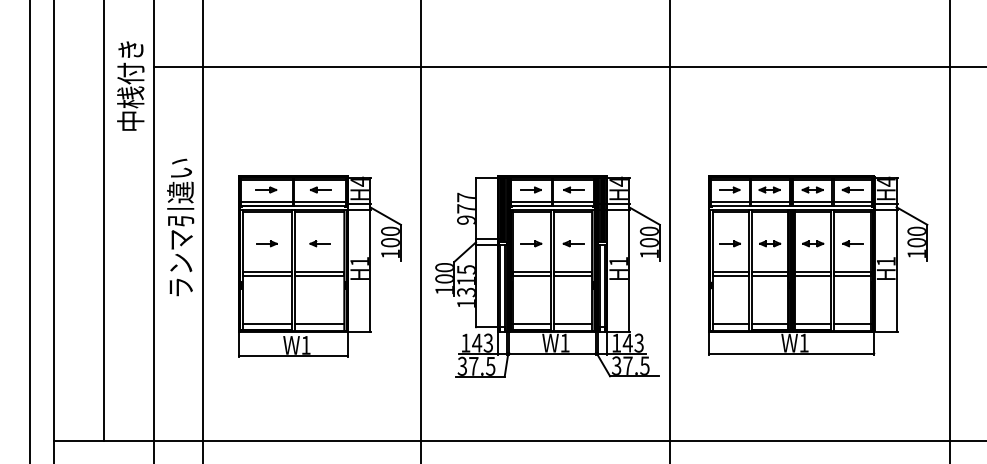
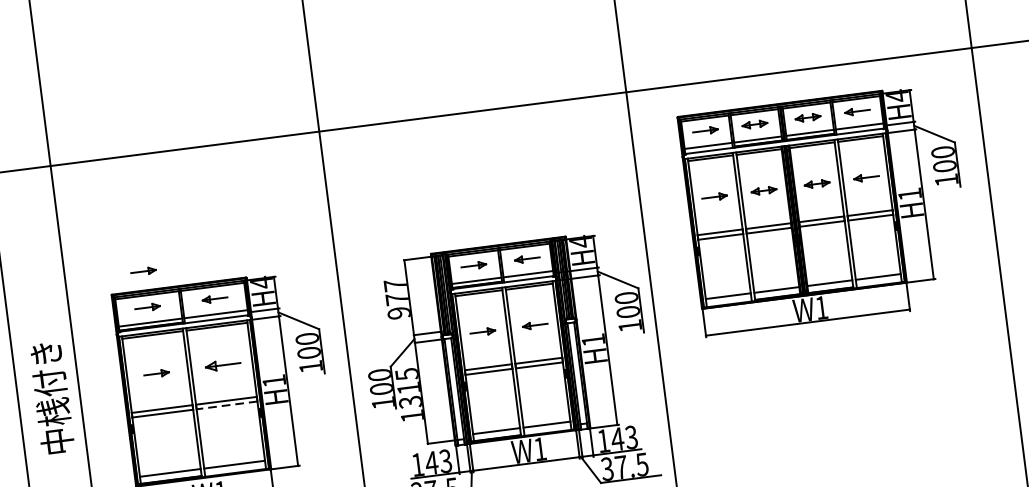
part: (266, 160) -> (143, 271), added
text: (180, 227) -> (47, 367), ランマ引違い -> 中桟付き
part: (319, 243) -> (221, 365), size x1.4
part: (818, 265) -> (827, 209), moved
line: (319, 276) -> (226, 405), solid -> dashed

